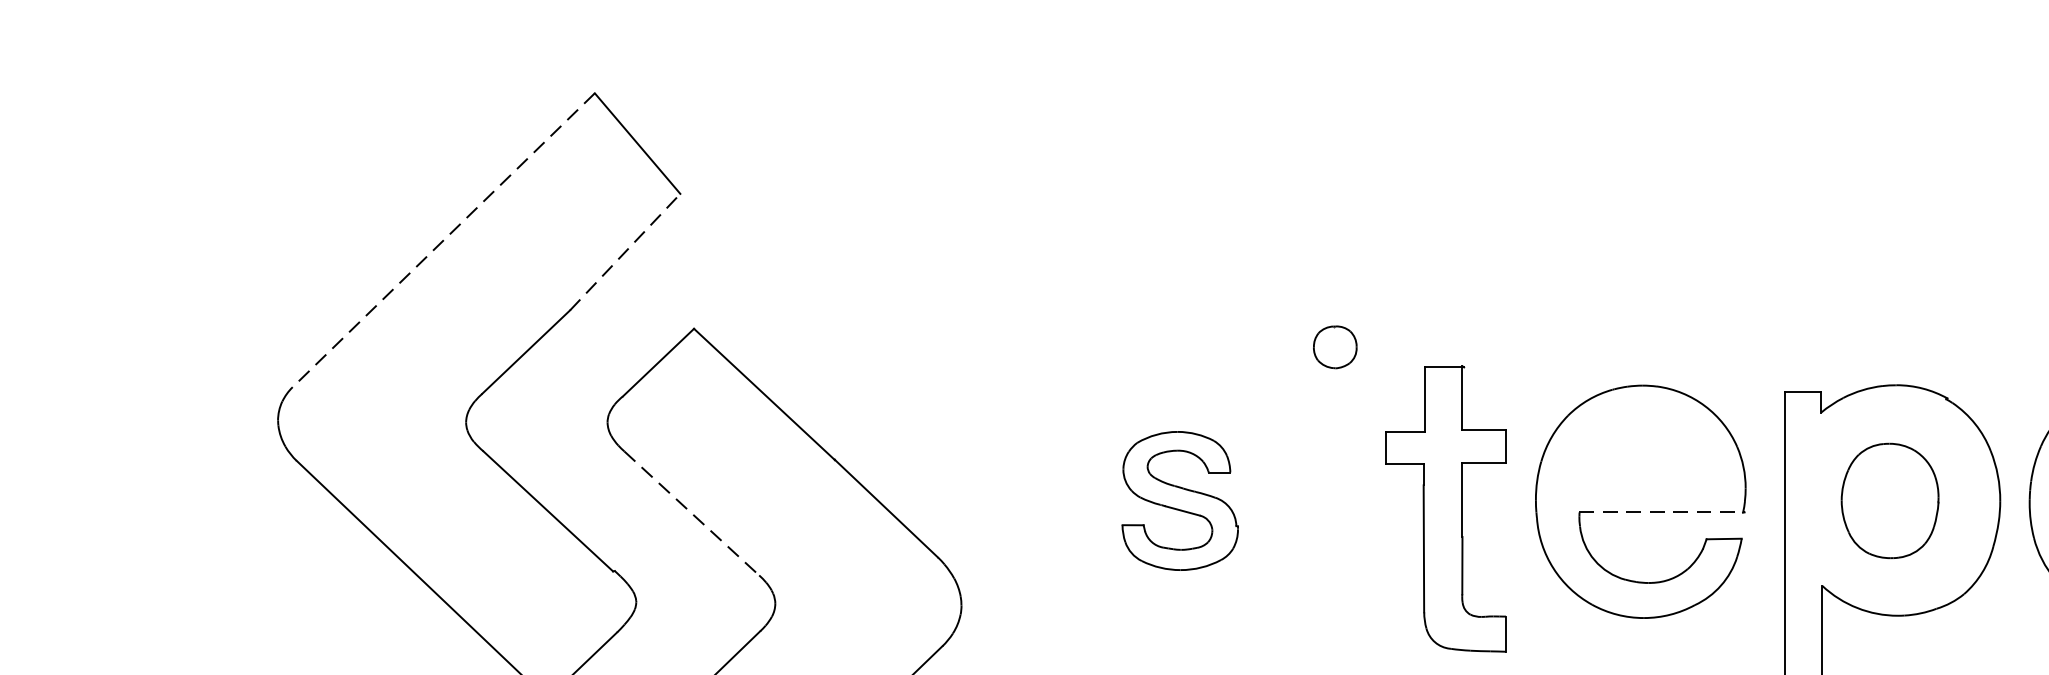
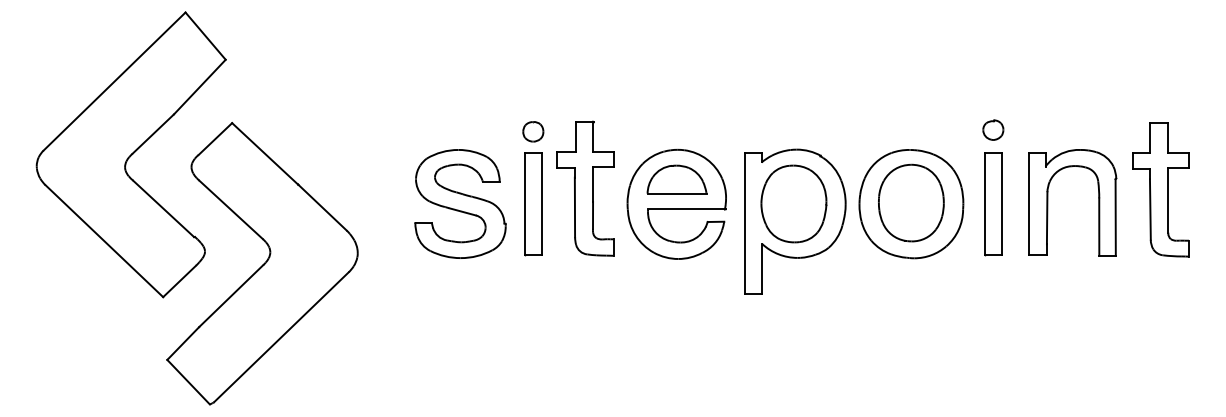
line: (443, 240) -> (114, 81), dashed -> solid
line: (624, 252) -> (199, 87), dashed -> solid
part: (1640, 448) -> (676, 179), added
part: (1180, 499) -> (460, 203), size x1.67
part: (1889, 499) -> (793, 203), size x1.43
part: (1335, 502) -> (533, 204), added
part: (1446, 508) -> (585, 188), moved
line: (1661, 512) -> (686, 209), dashed -> solid
line: (692, 514) -> (231, 210), dashed -> solid

